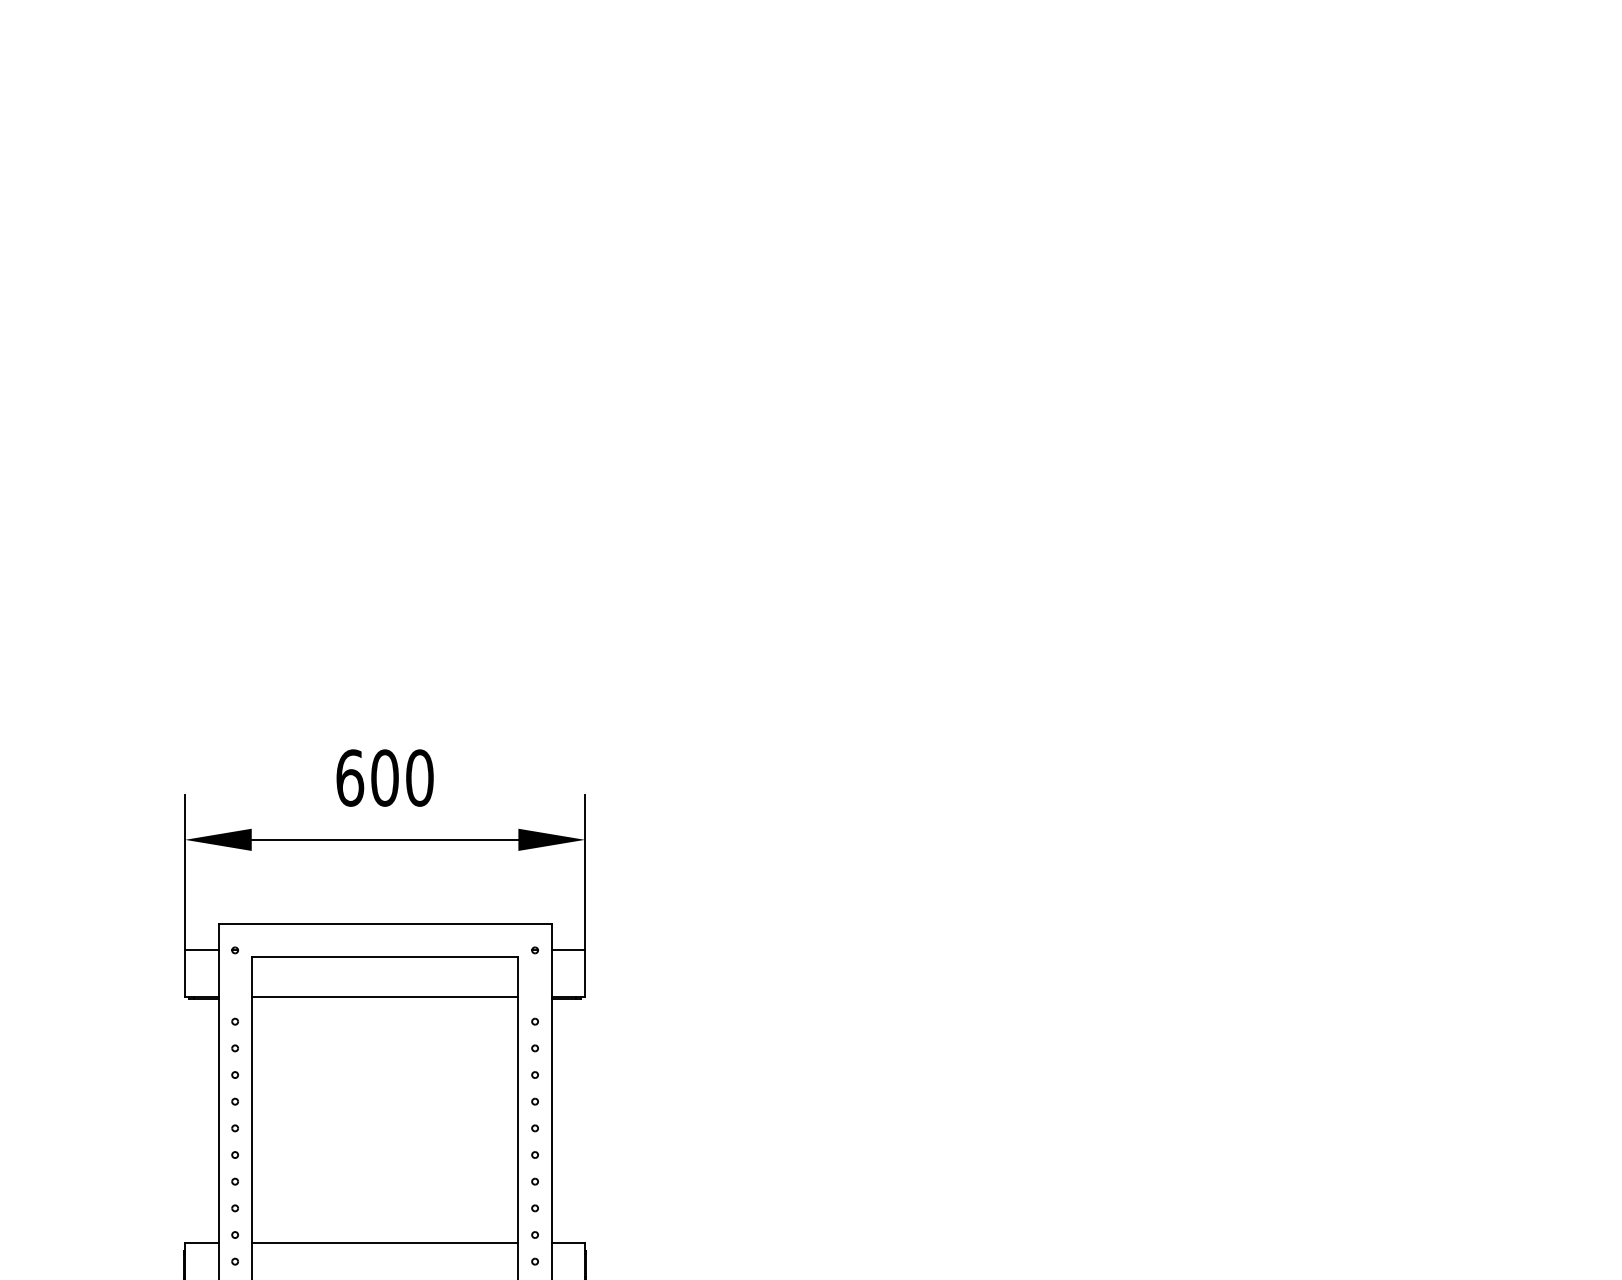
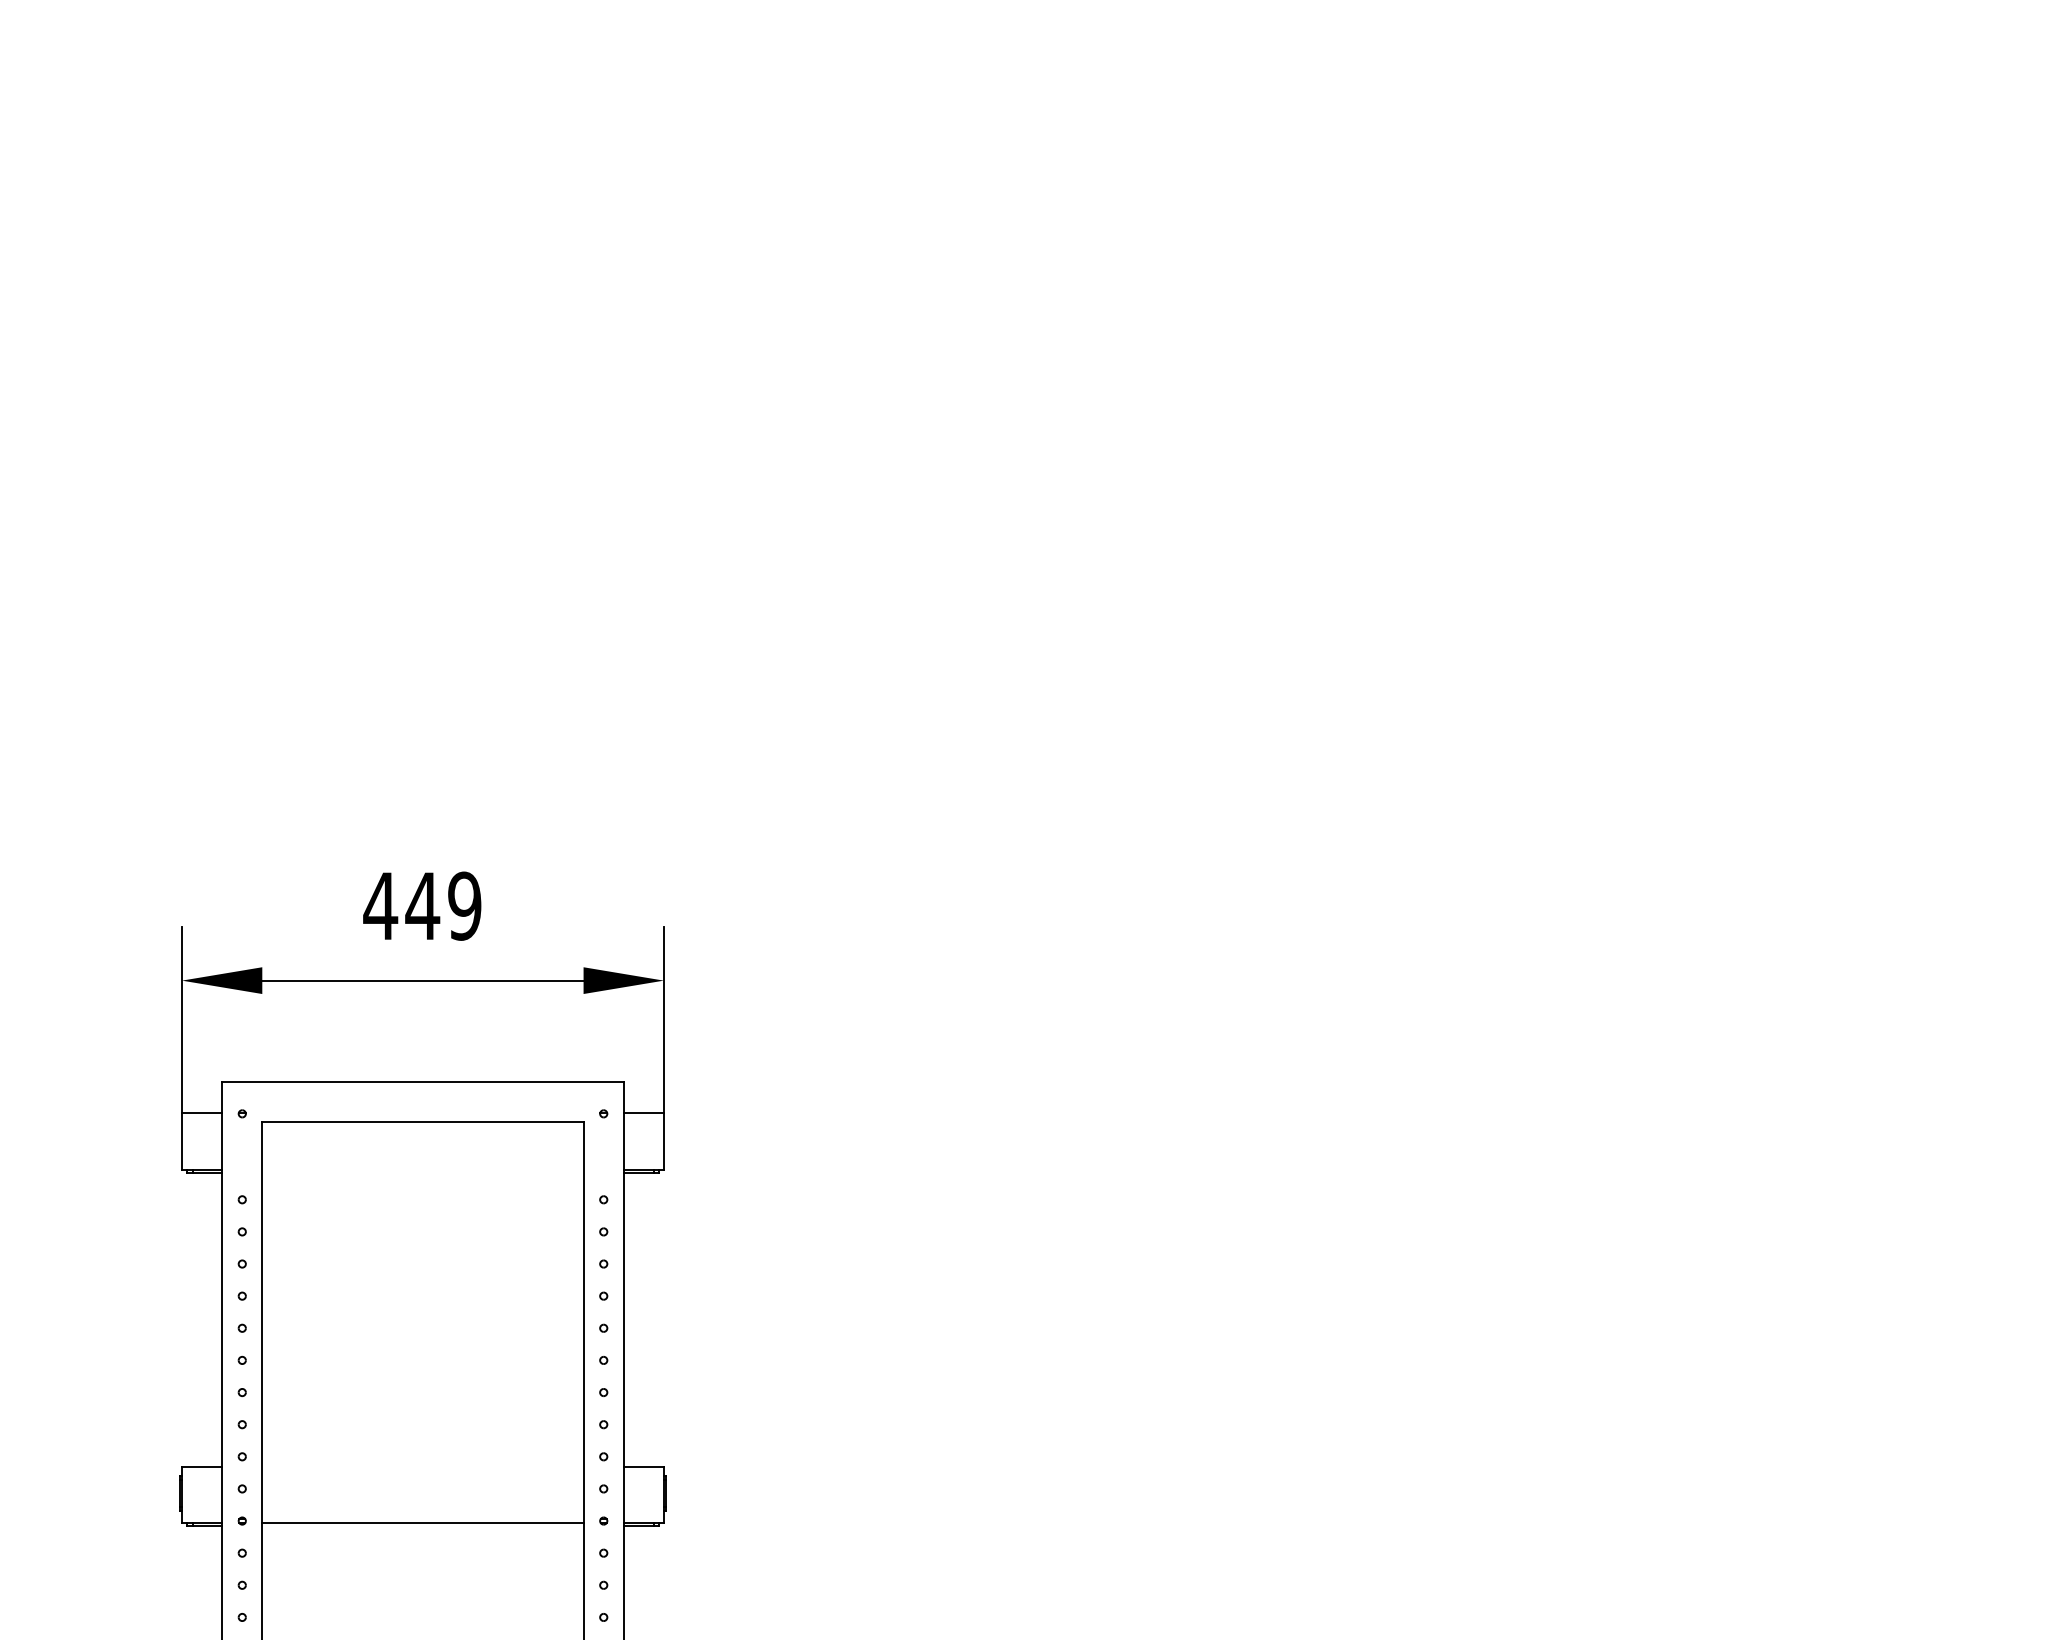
text: (384, 777) -> (422, 905), 600 -> 449
line: (384, 996) -> (422, 1169), removed
line: (384, 1243) -> (422, 1466), removed

